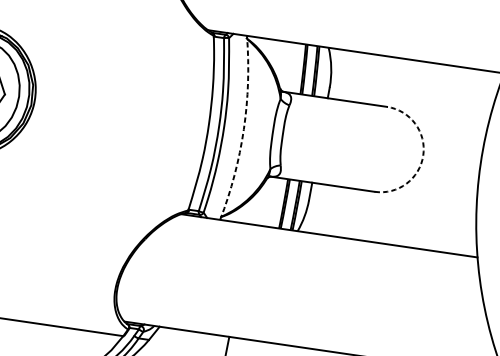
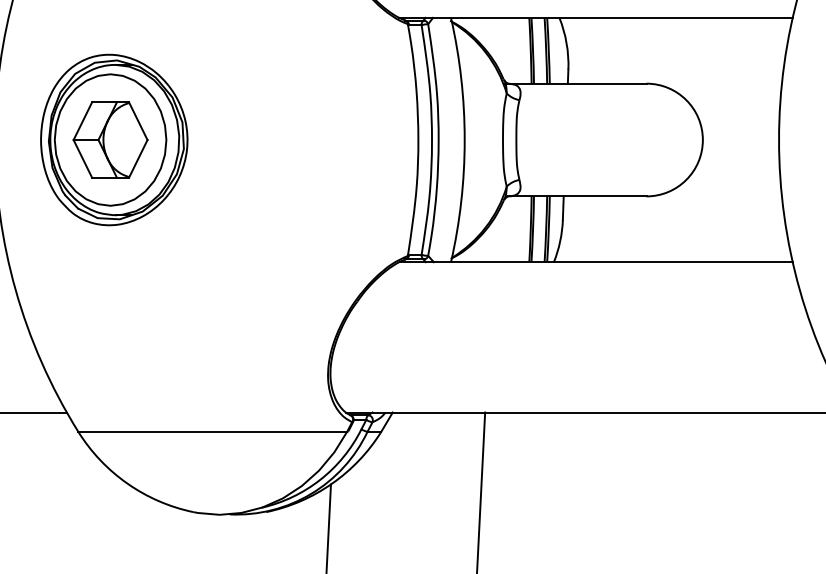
arc: (243, 129) -> (464, 140), dashed -> solid
arc: (422, 155) -> (702, 140), dashed -> solid

